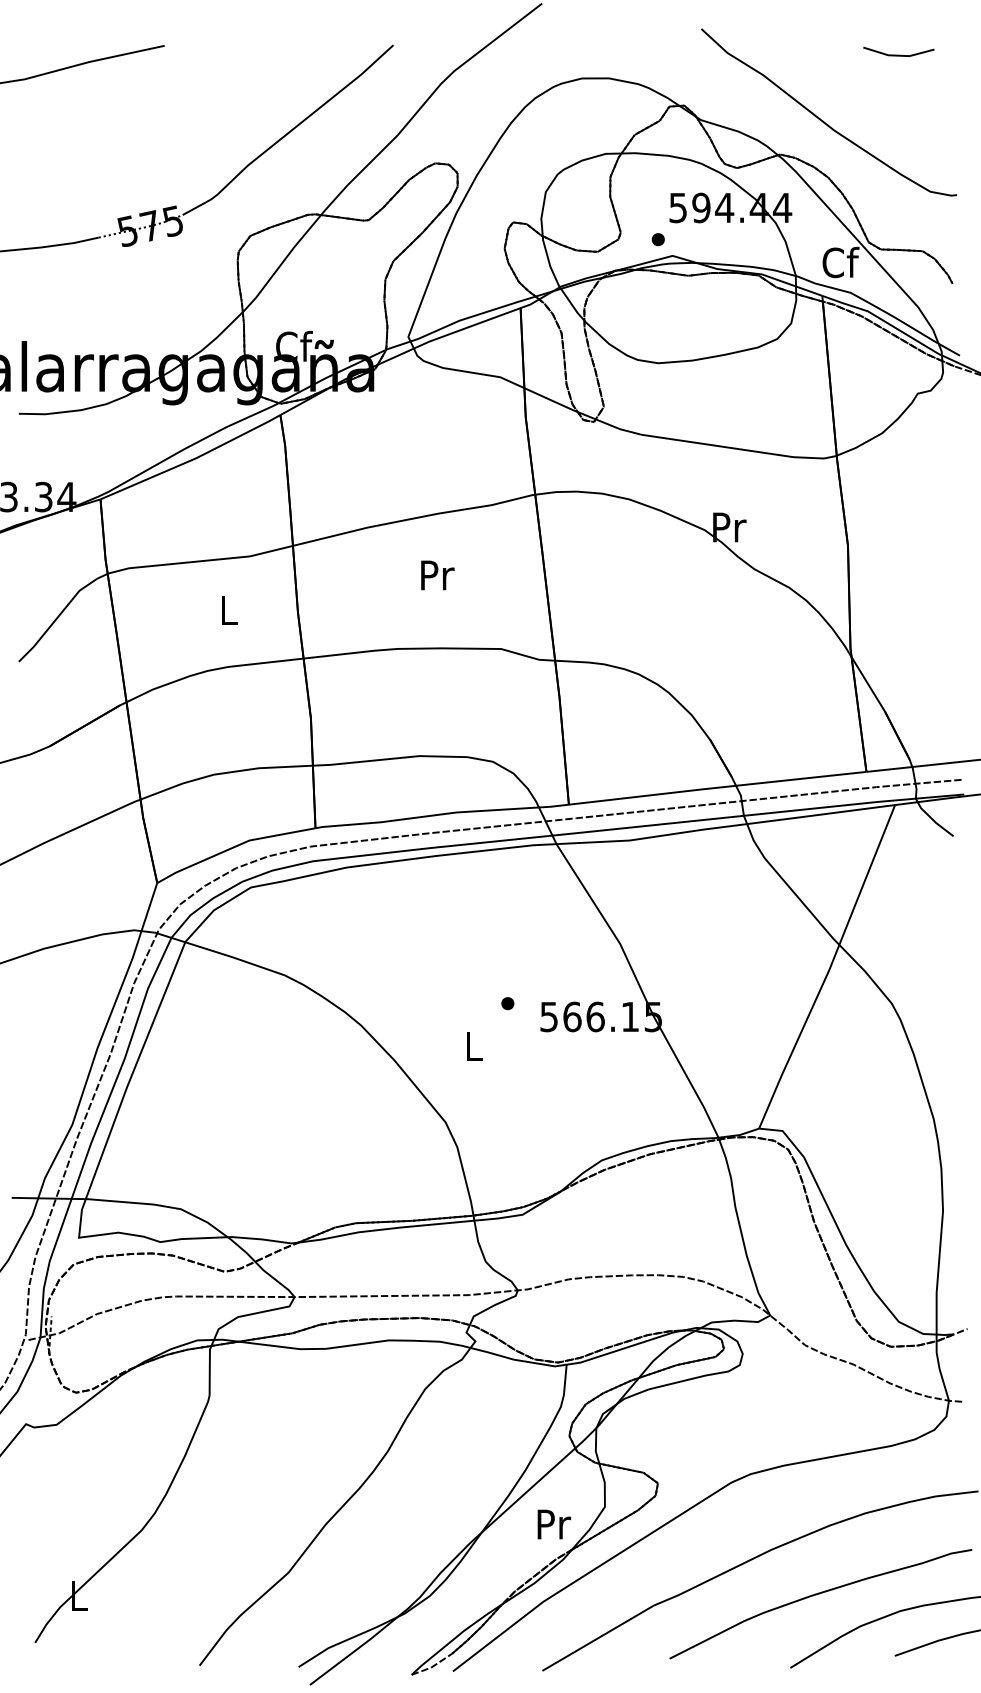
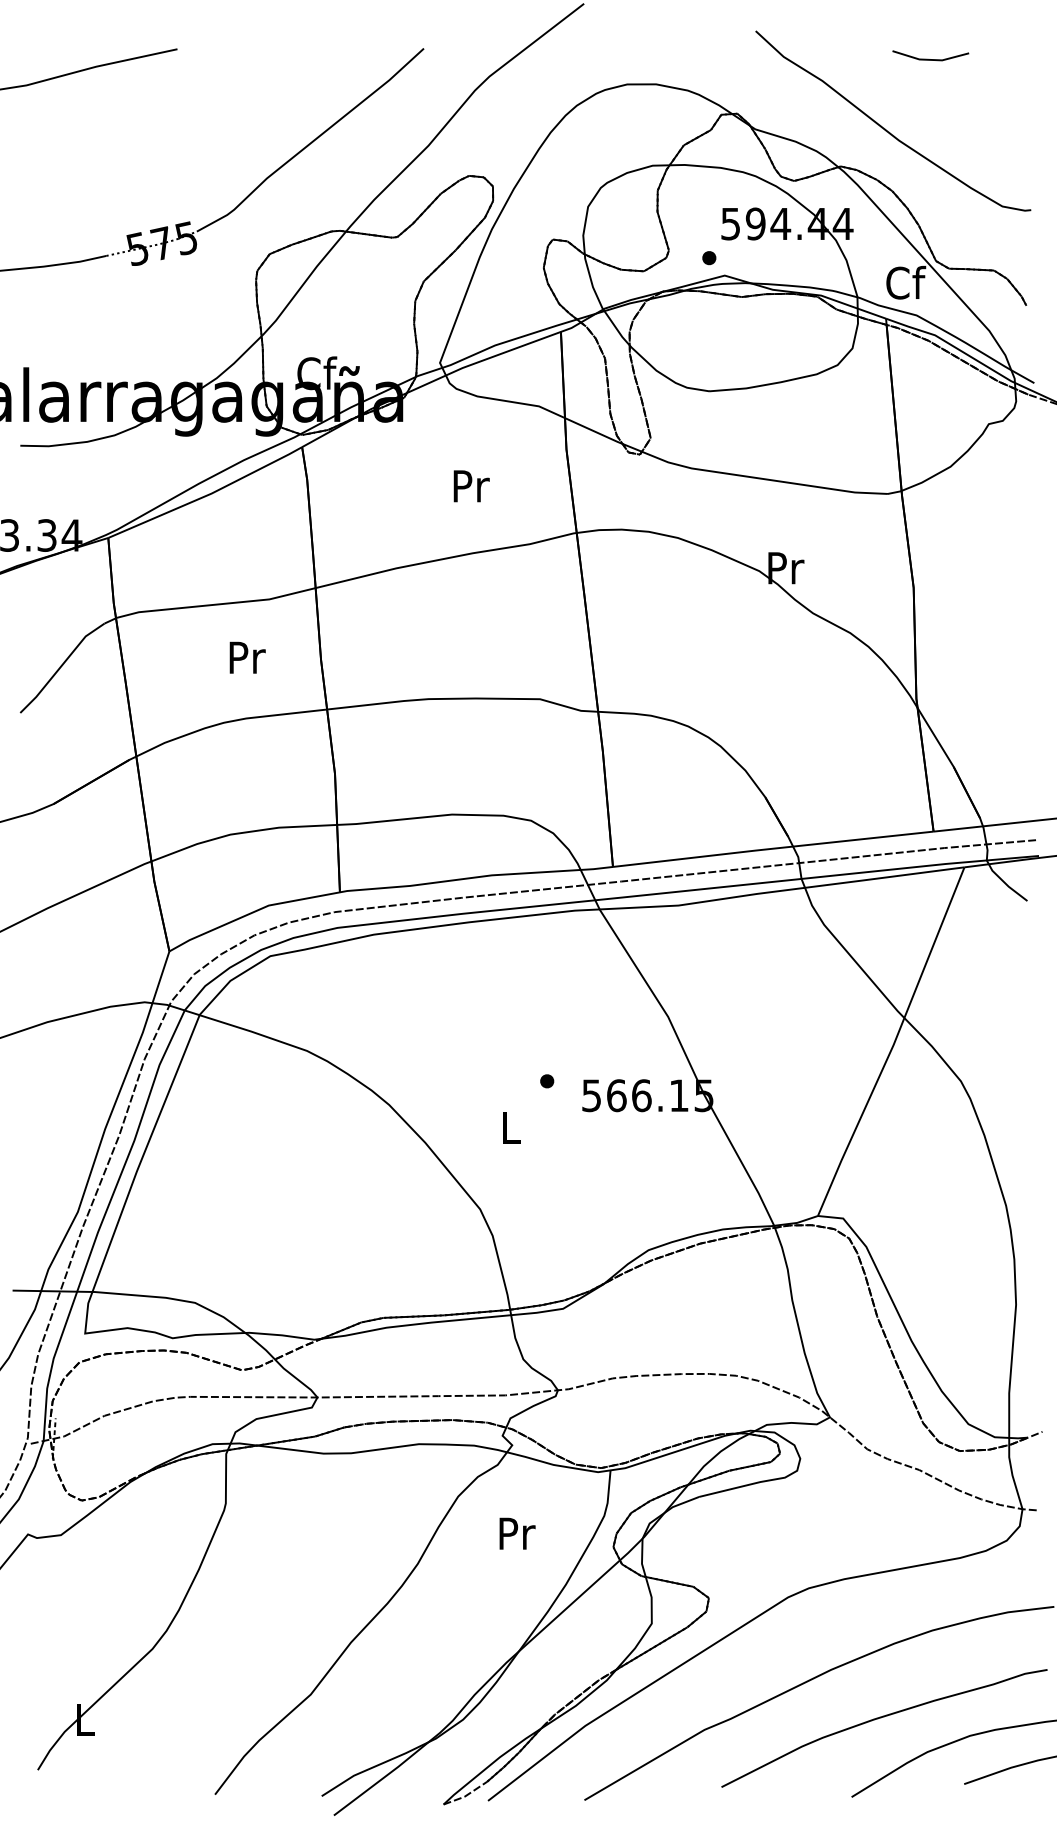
line: (898, 54) -> (930, 58), moved
text: (437, 575) -> (471, 486), moved
text: (229, 610) -> (247, 657), L -> Pr
text: (554, 1524) -> (517, 1533), moved

